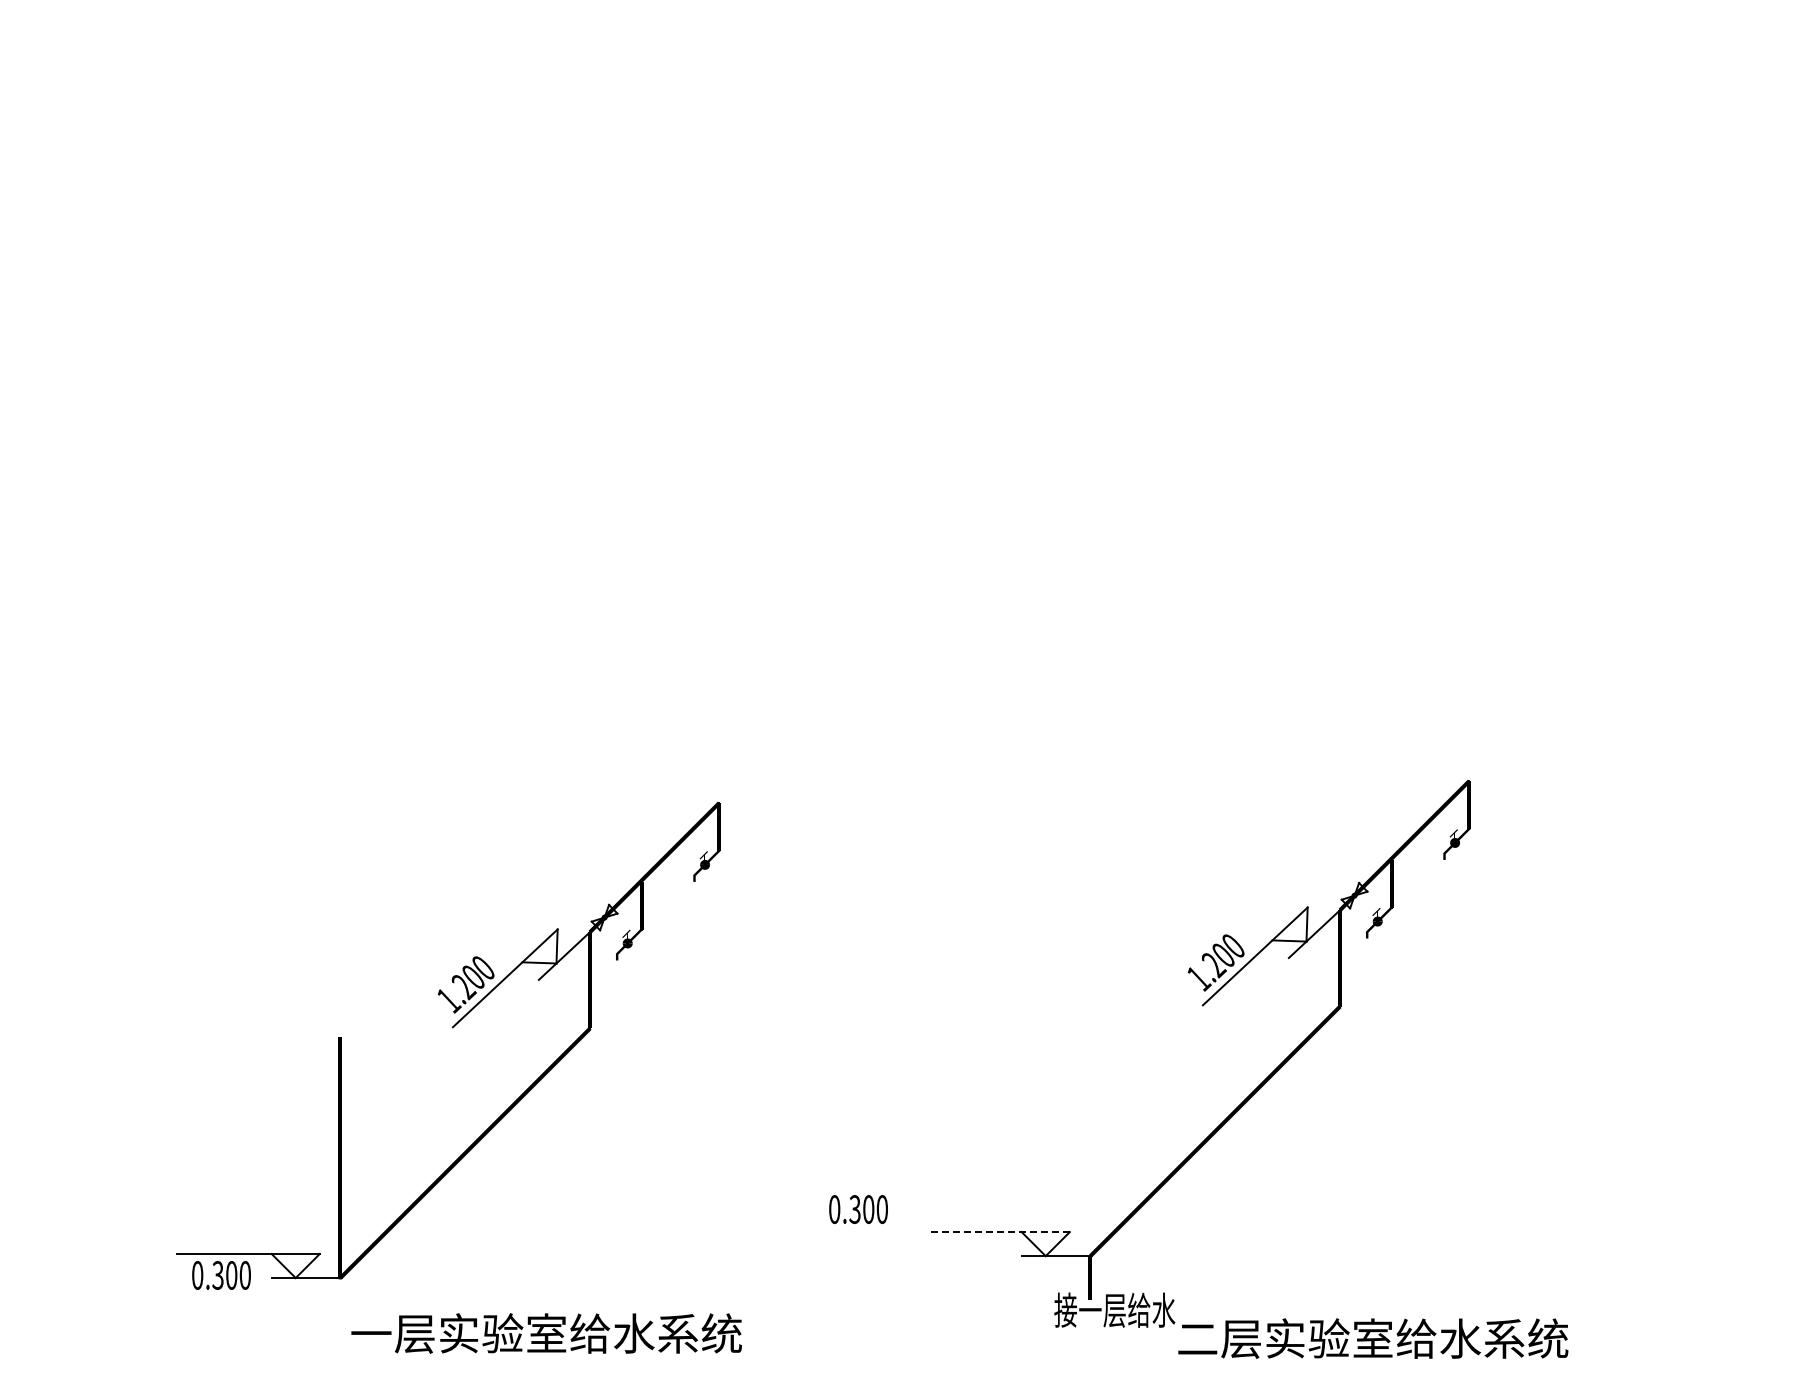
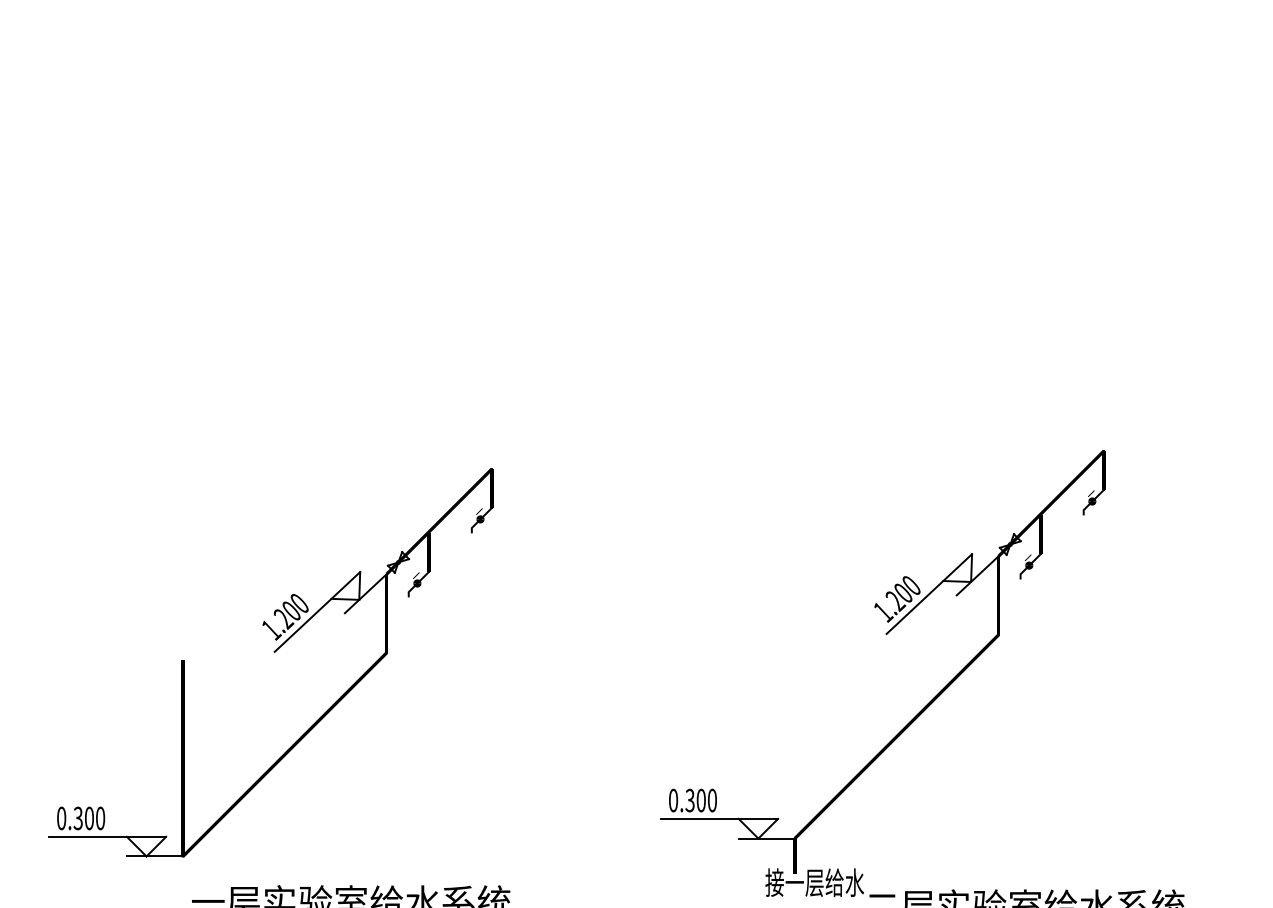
text: (858, 1209) -> (692, 800), moved
line: (998, 1232) -> (719, 819), dashed -> solid
text: (221, 1275) -> (81, 818), moved

